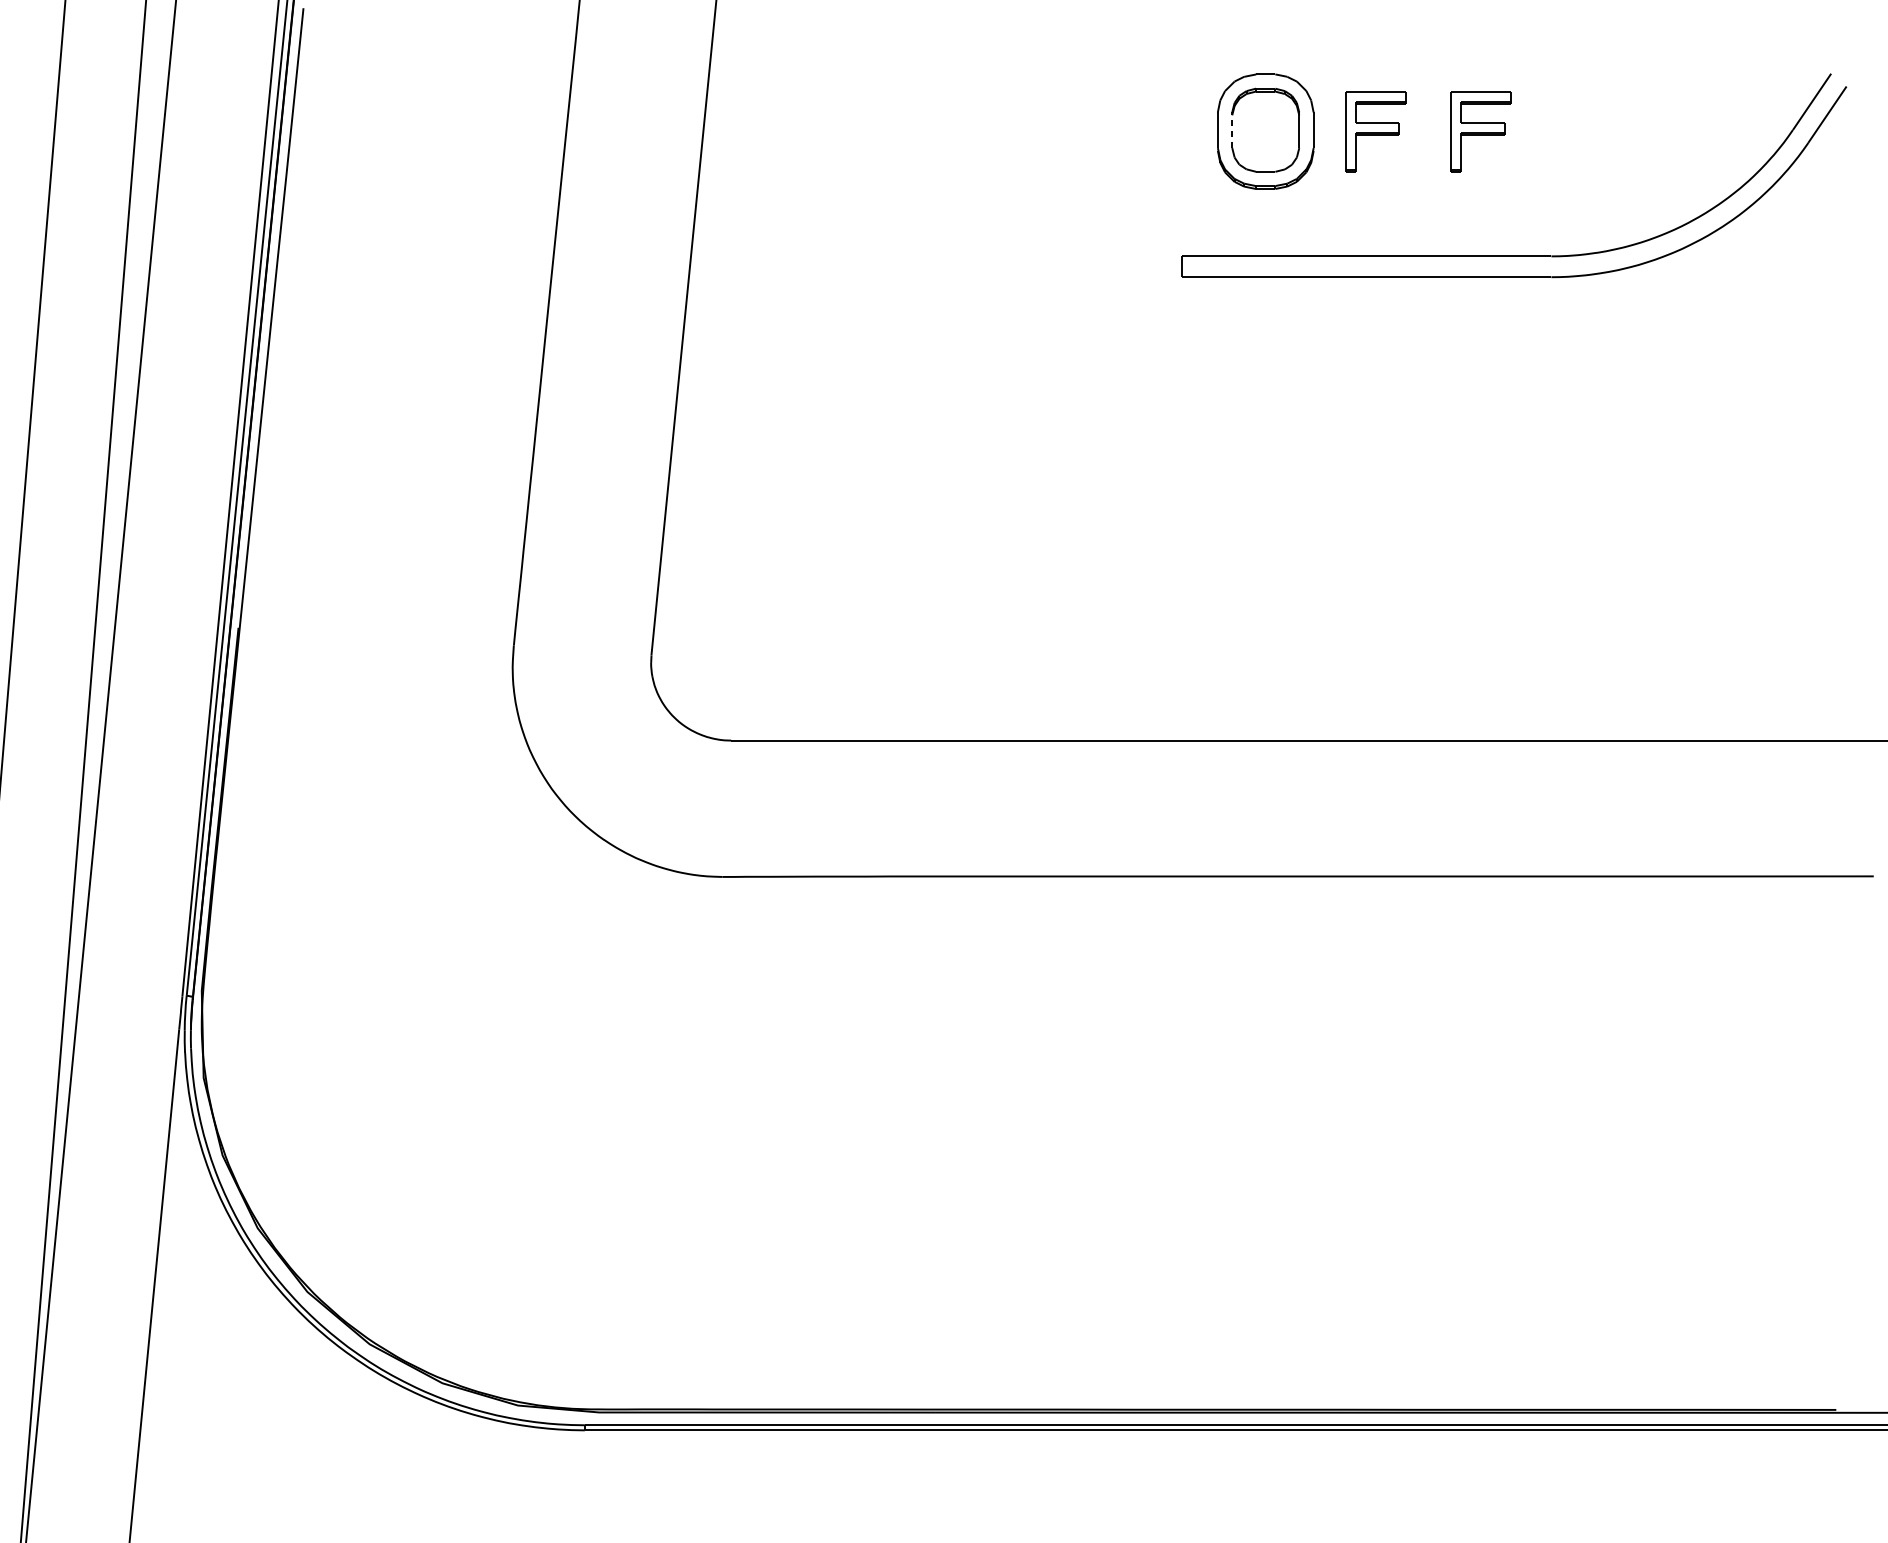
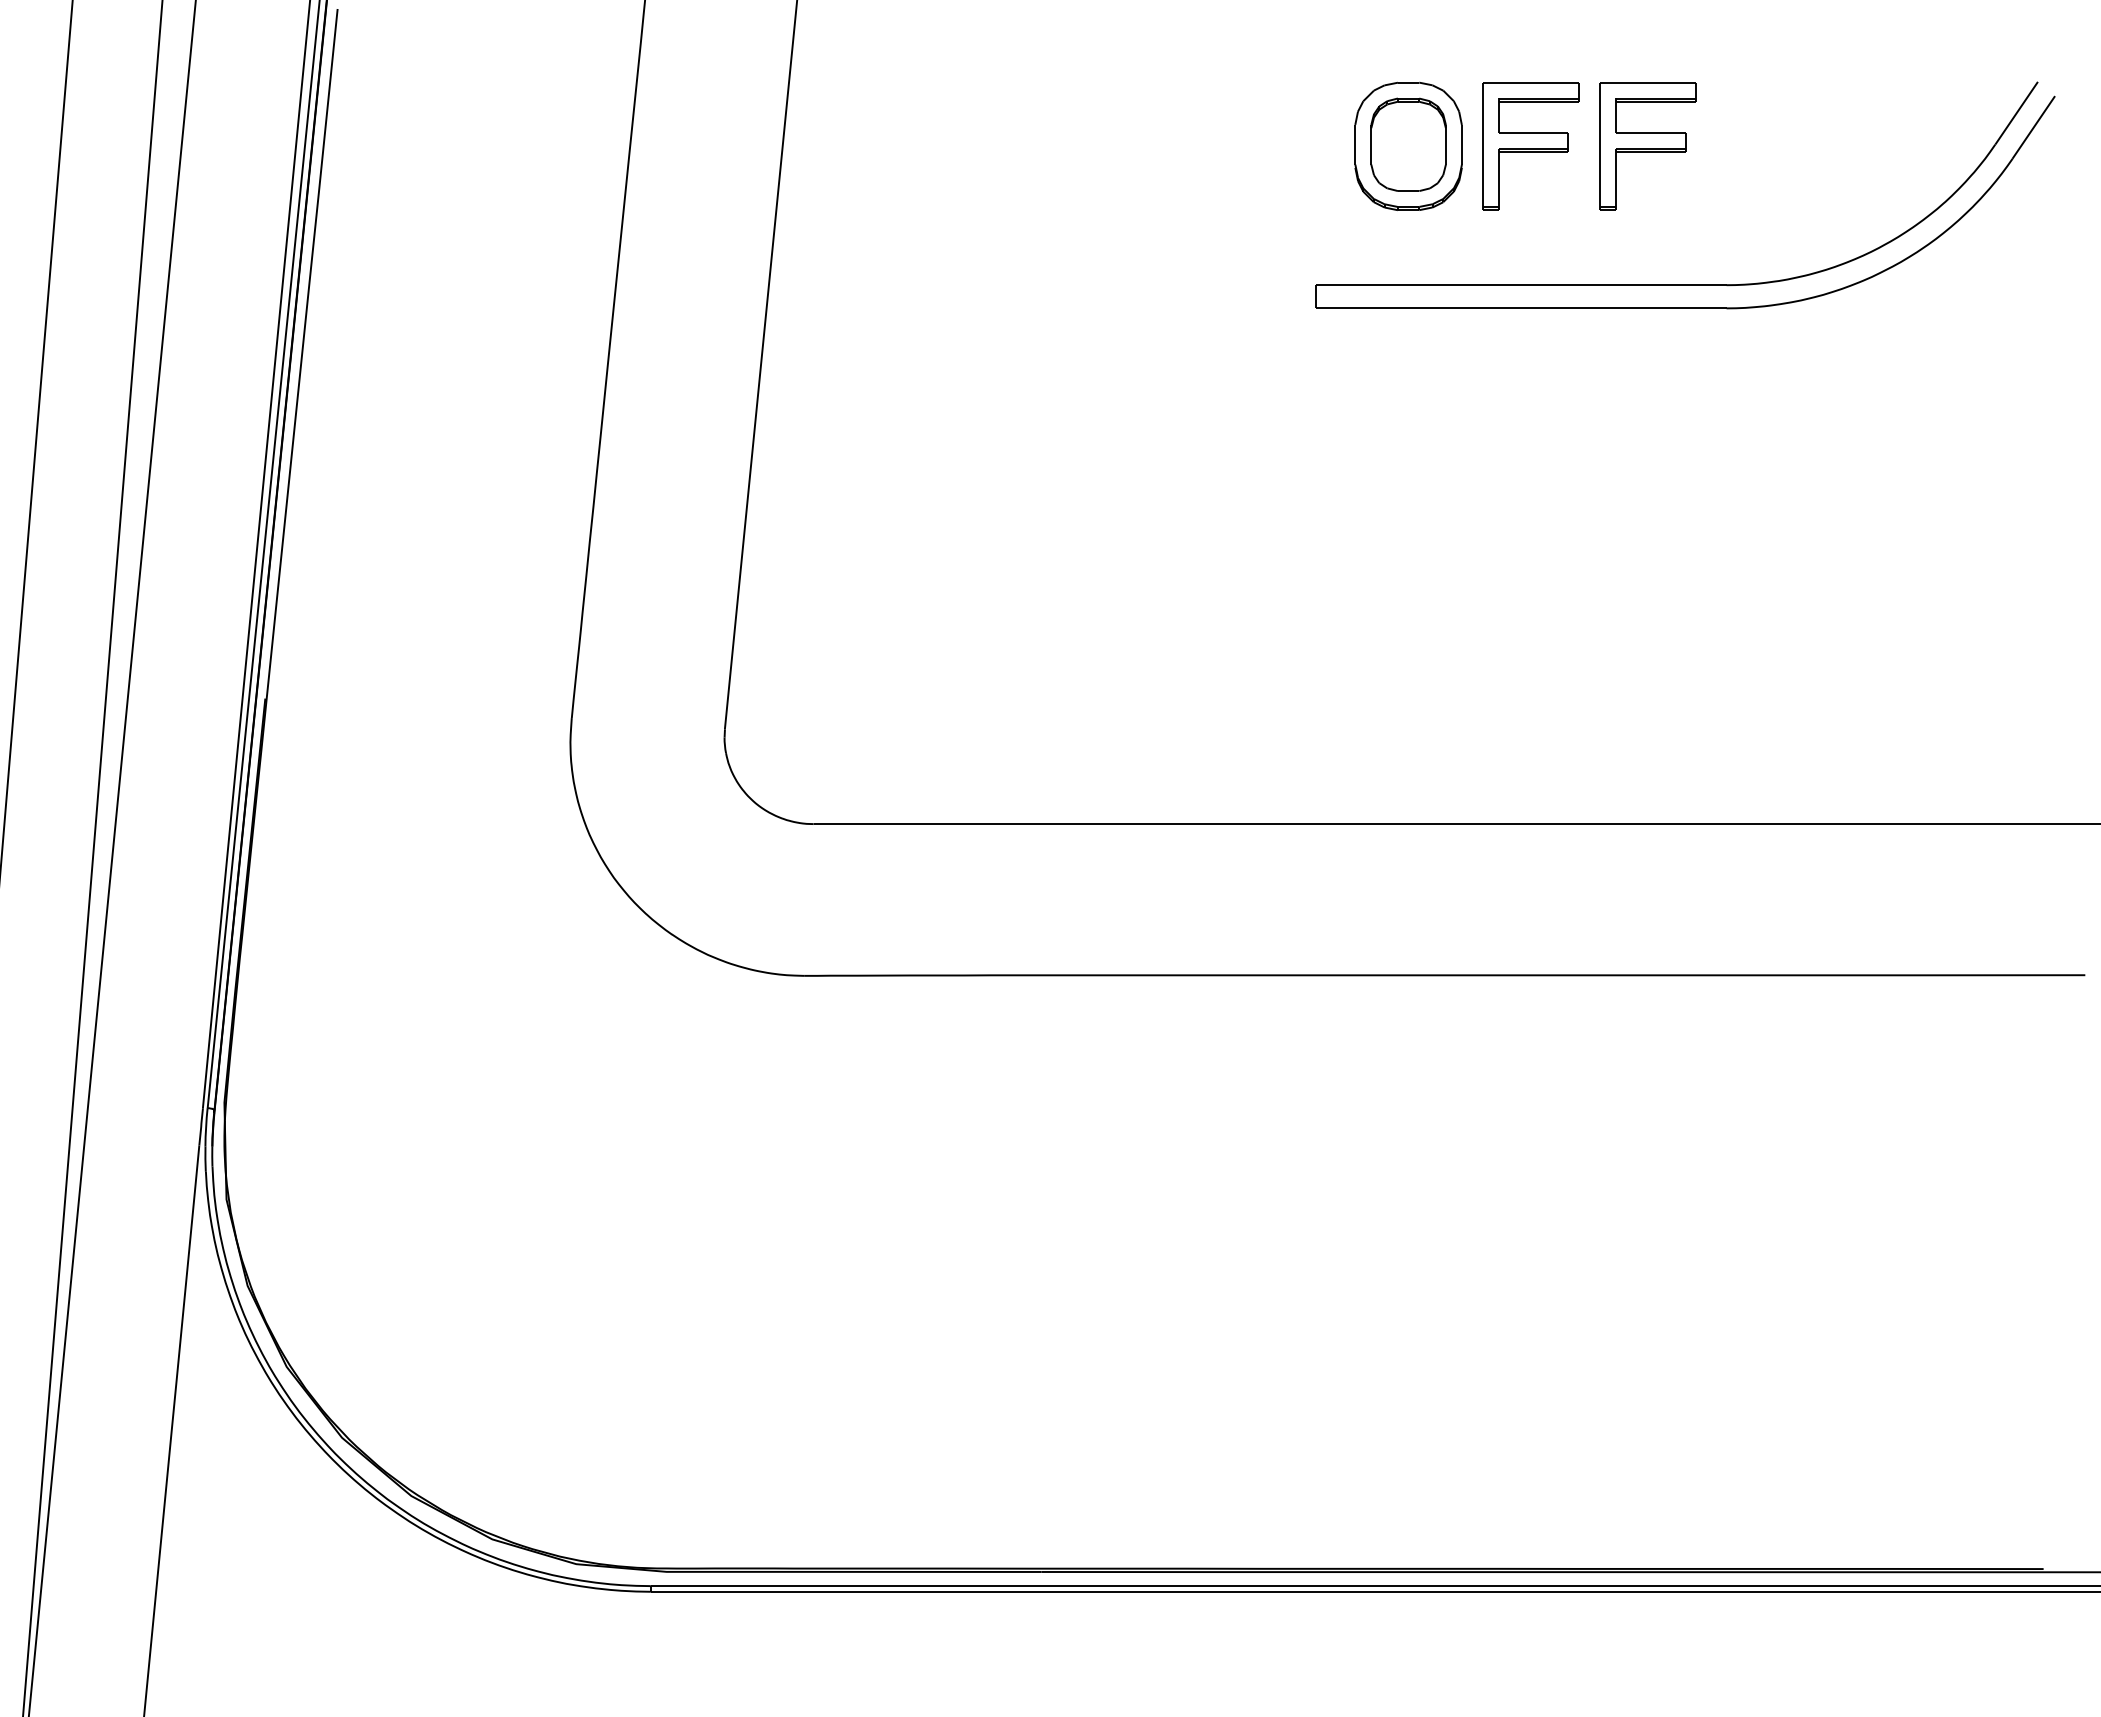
line: (1232, 129) -> (1371, 144), dashed -> solid
part: (1375, 131) -> (1530, 146), size x1.43
part: (1480, 131) -> (1647, 146), size x1.43

